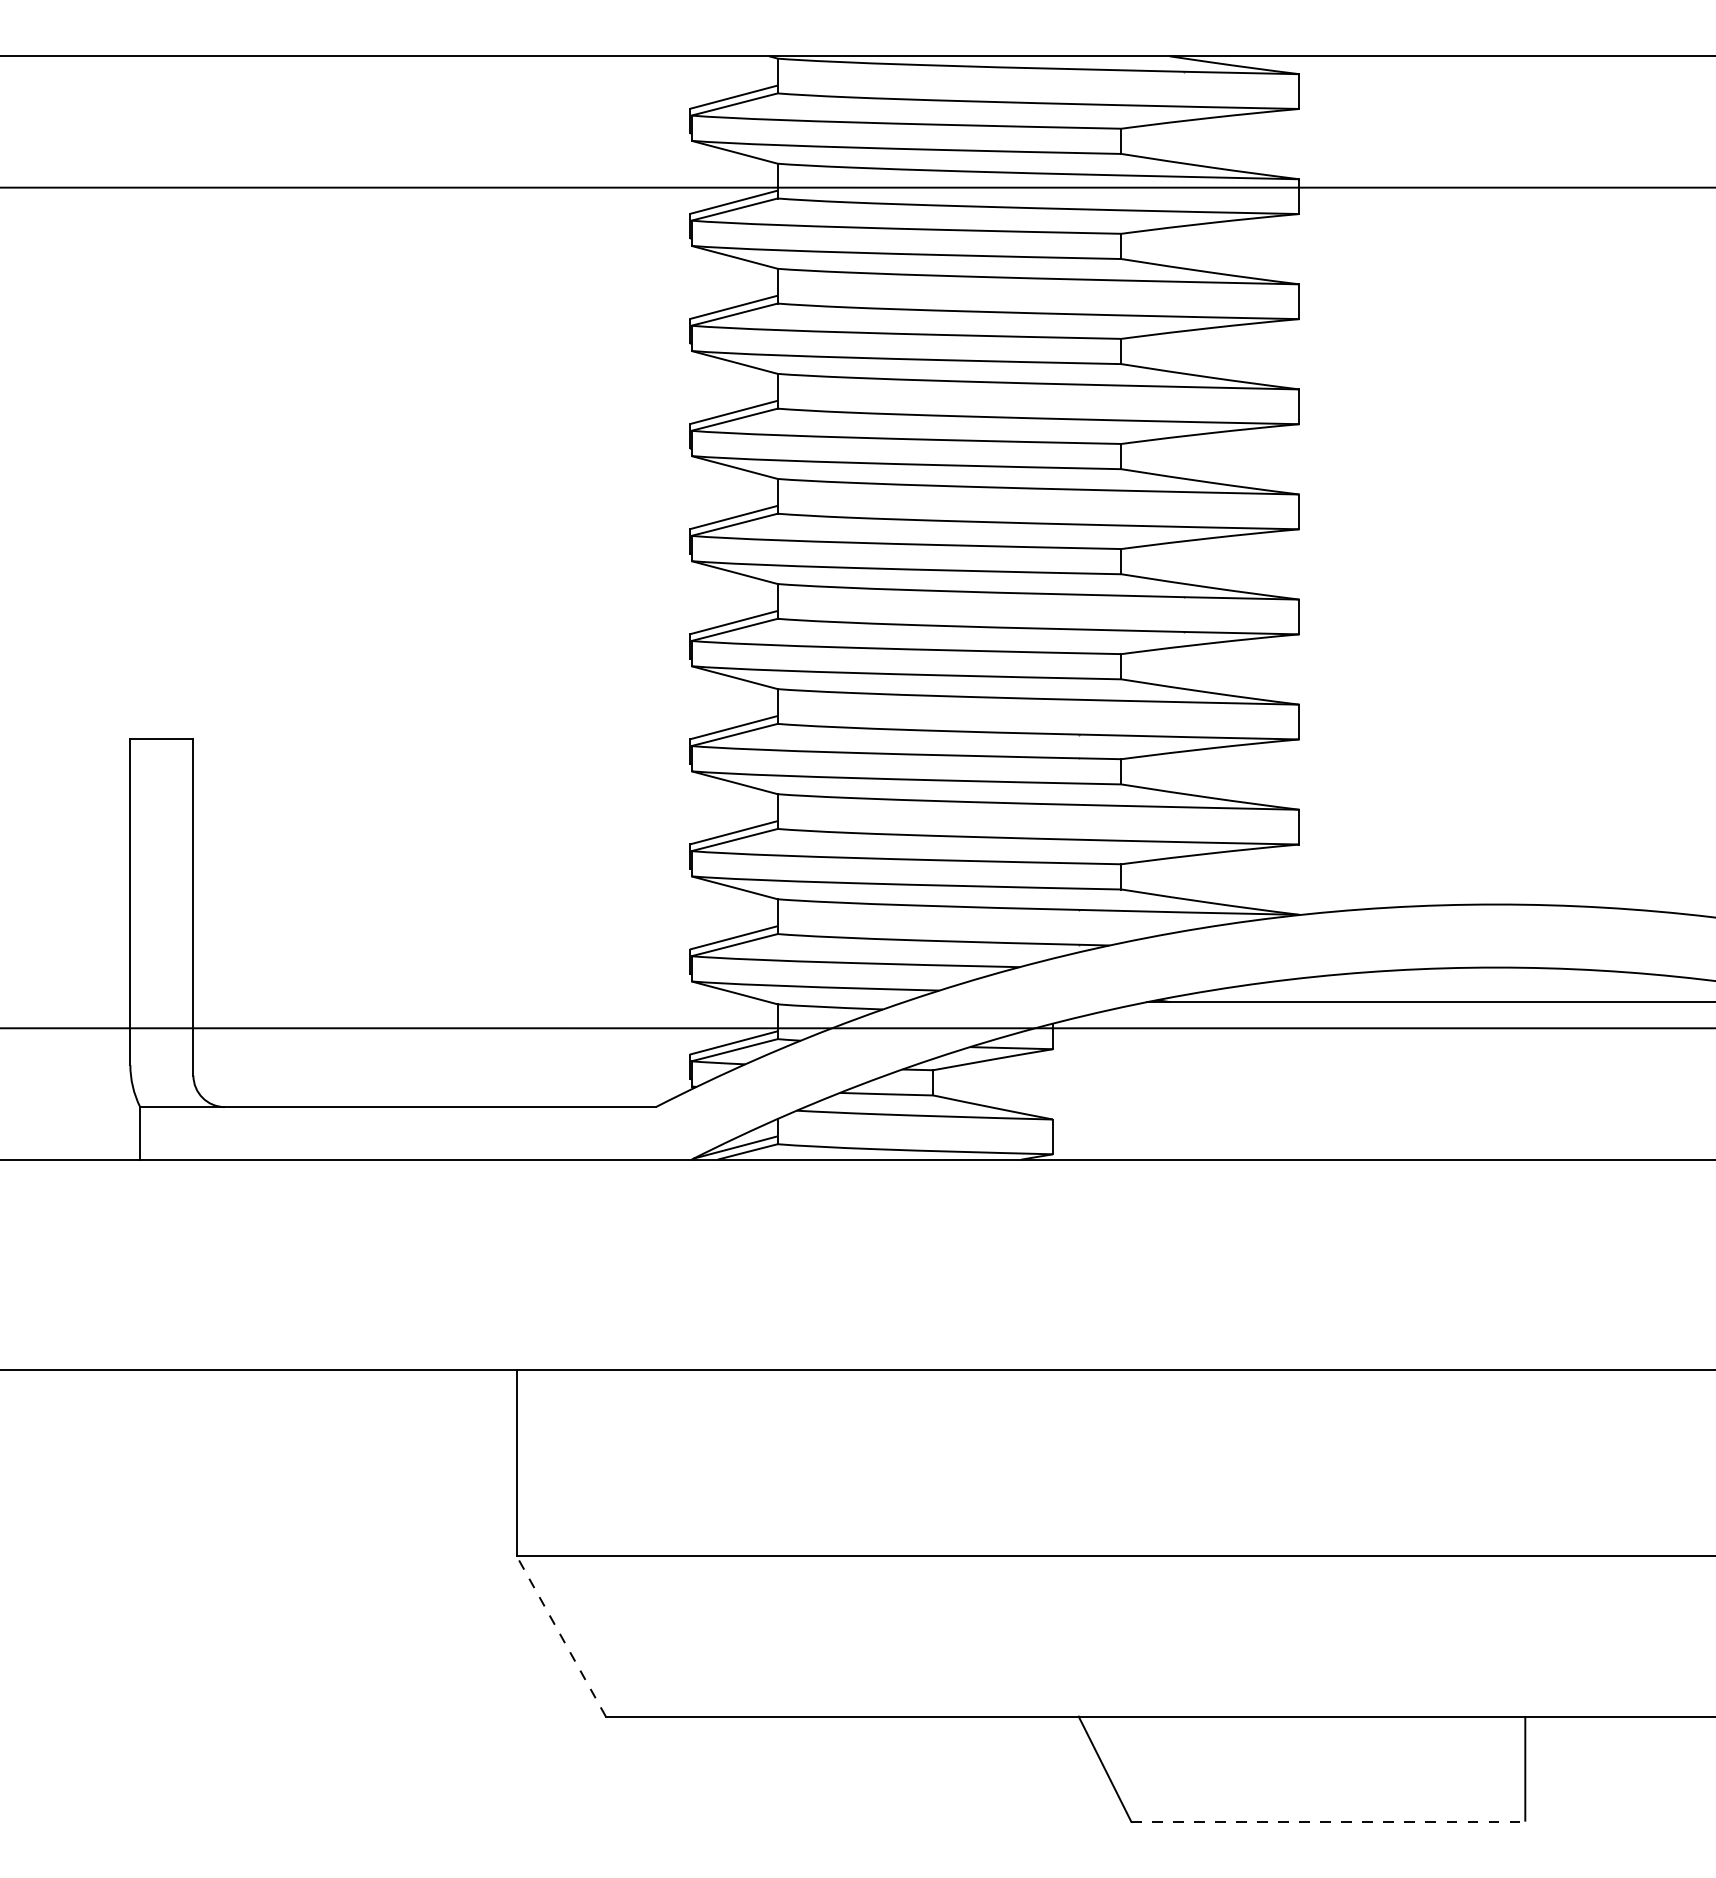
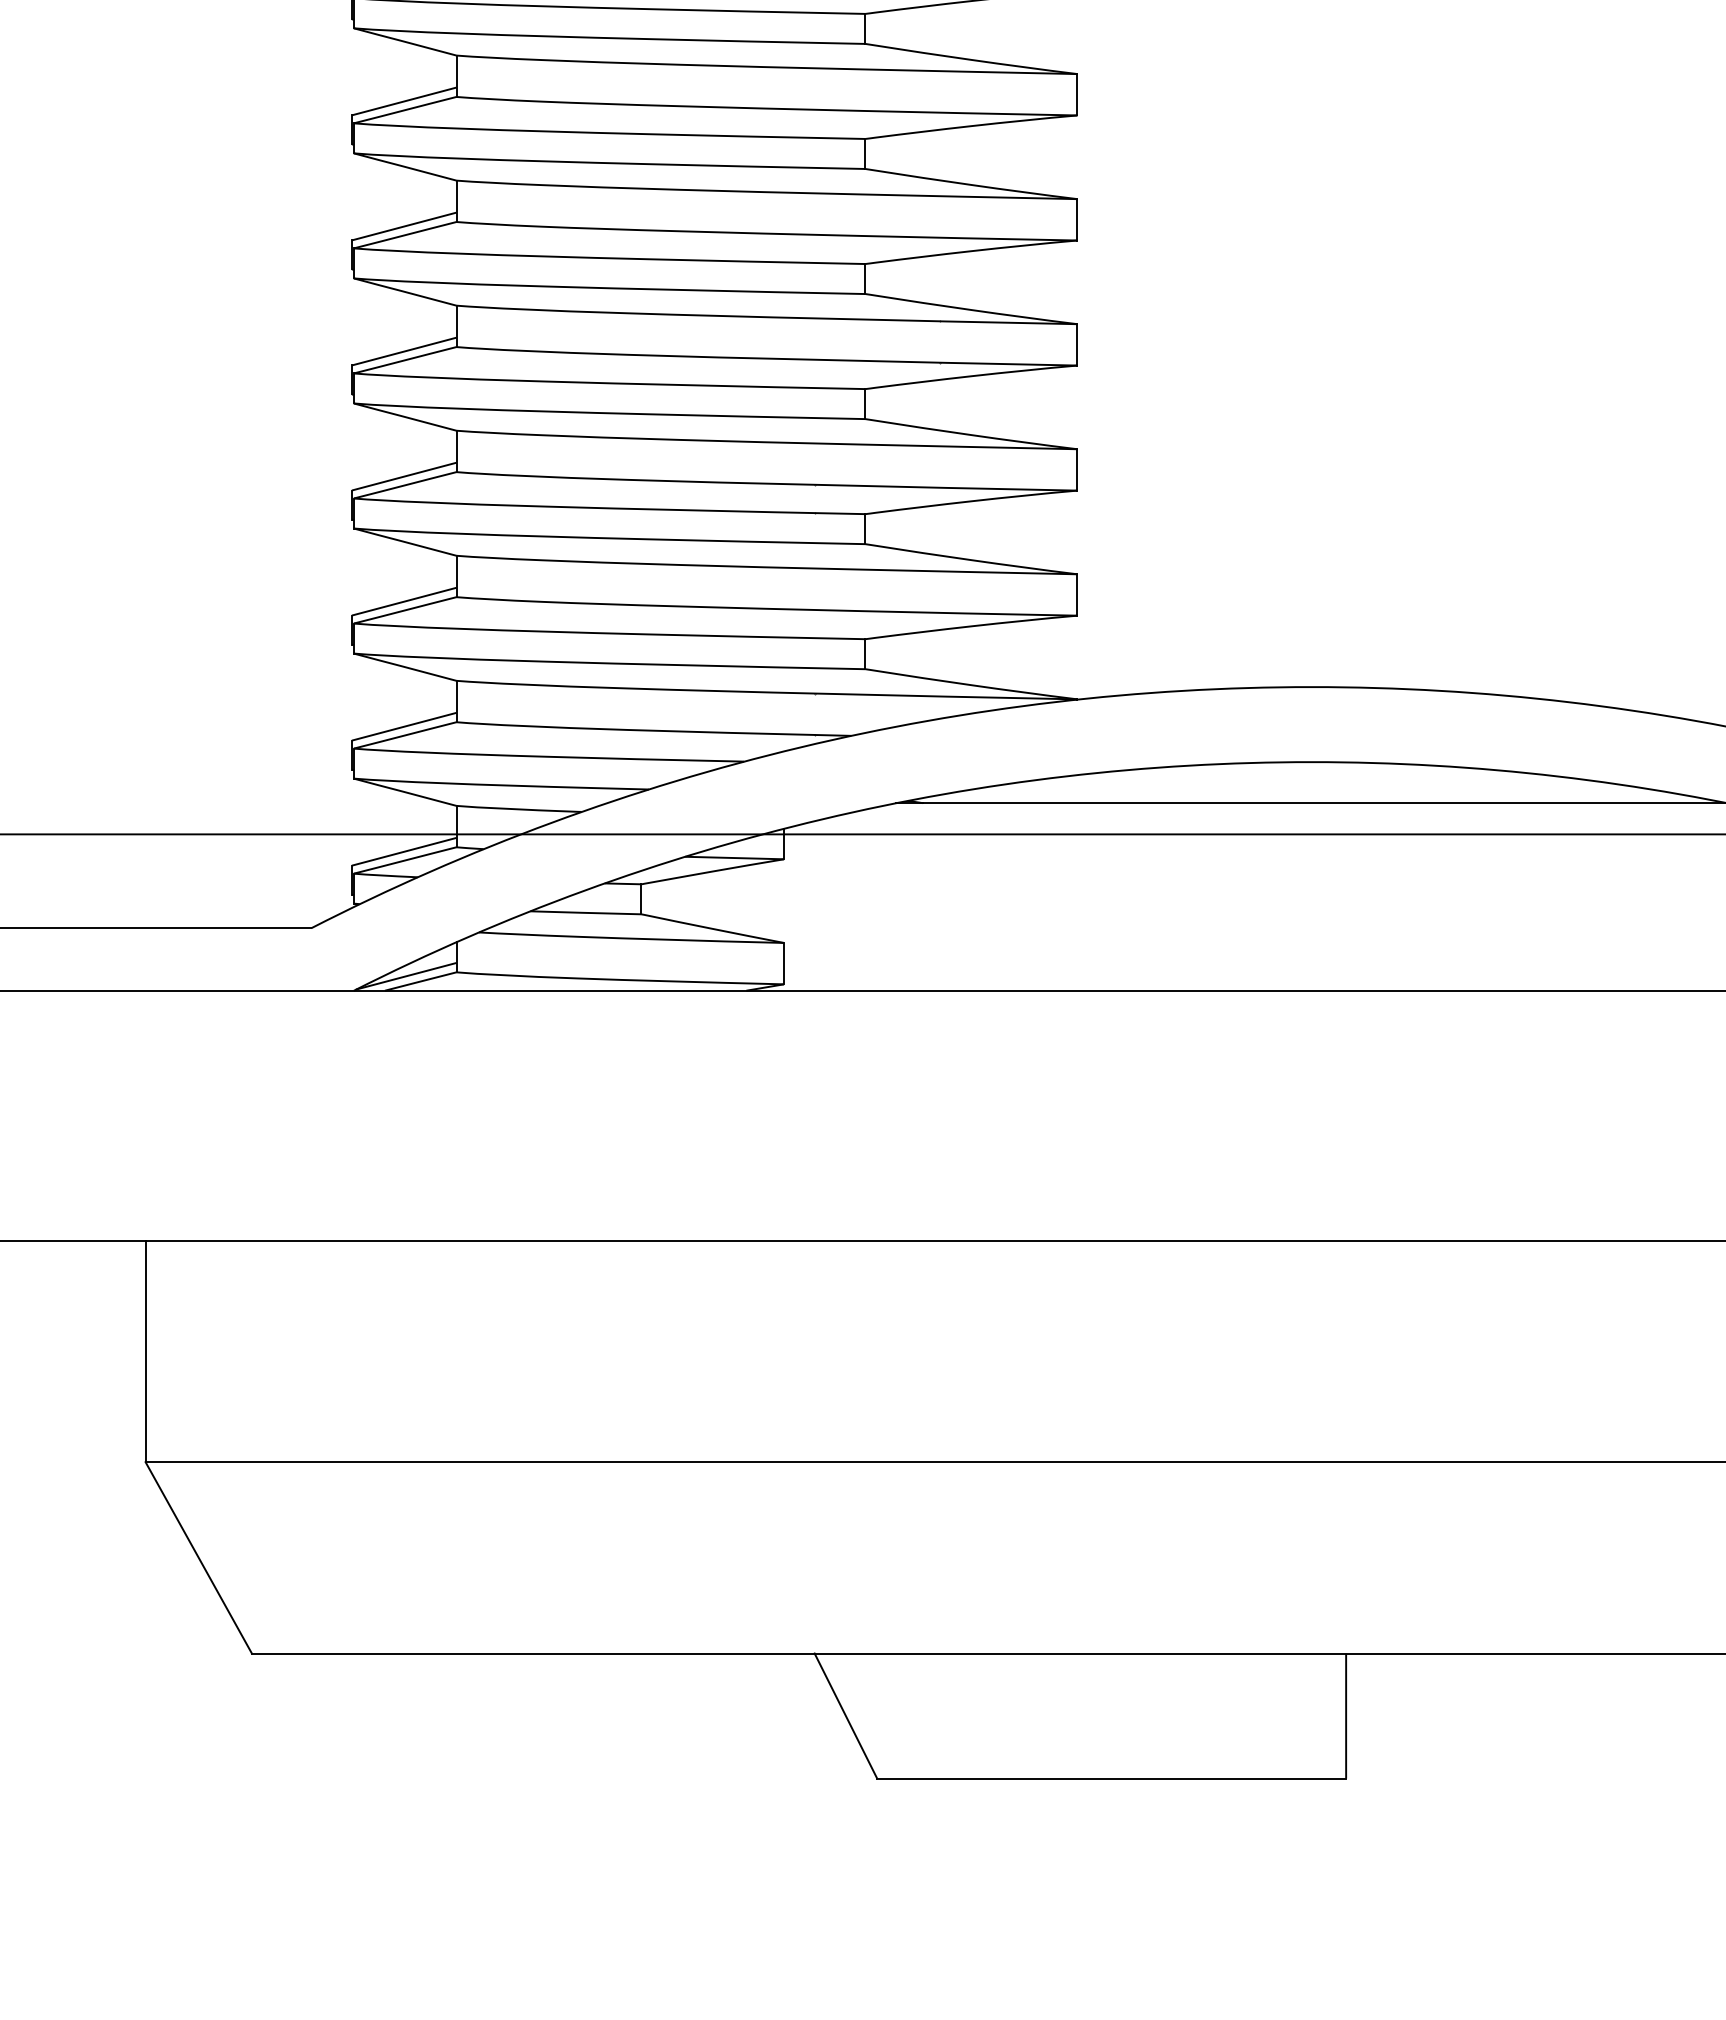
line: (561, 1636) -> (199, 1558), dashed -> solid
line: (1328, 1821) -> (1111, 1778), dashed -> solid

